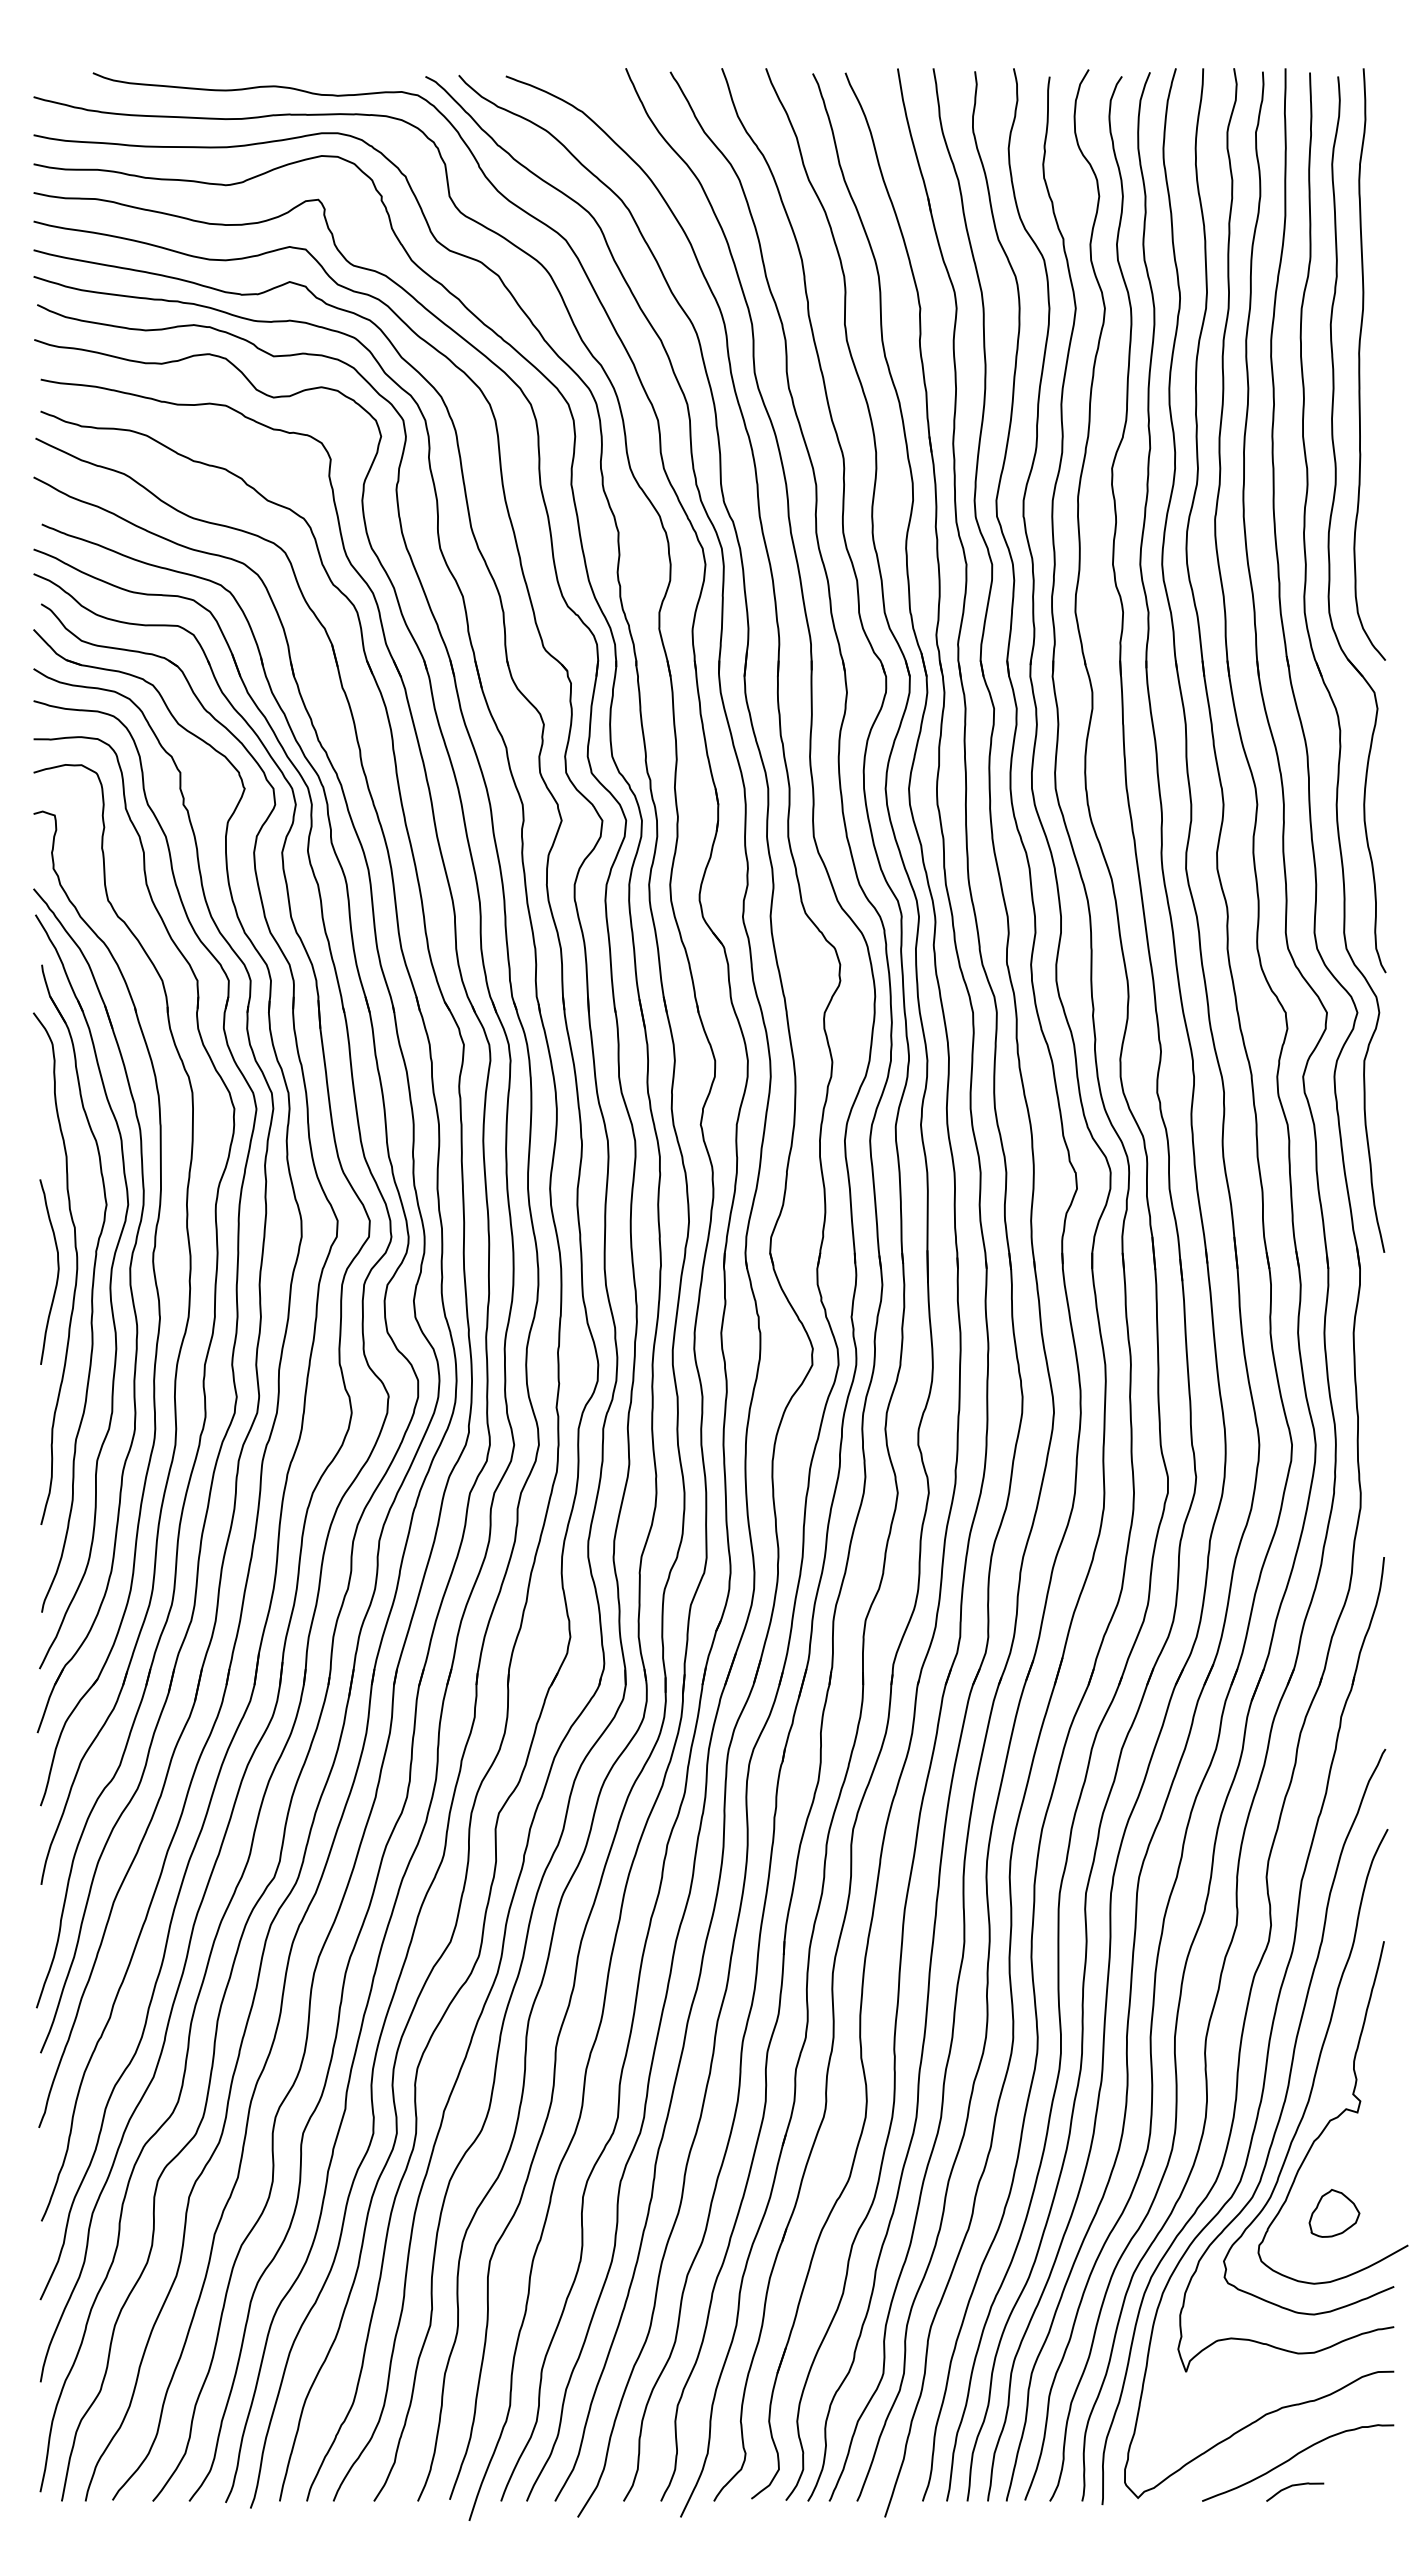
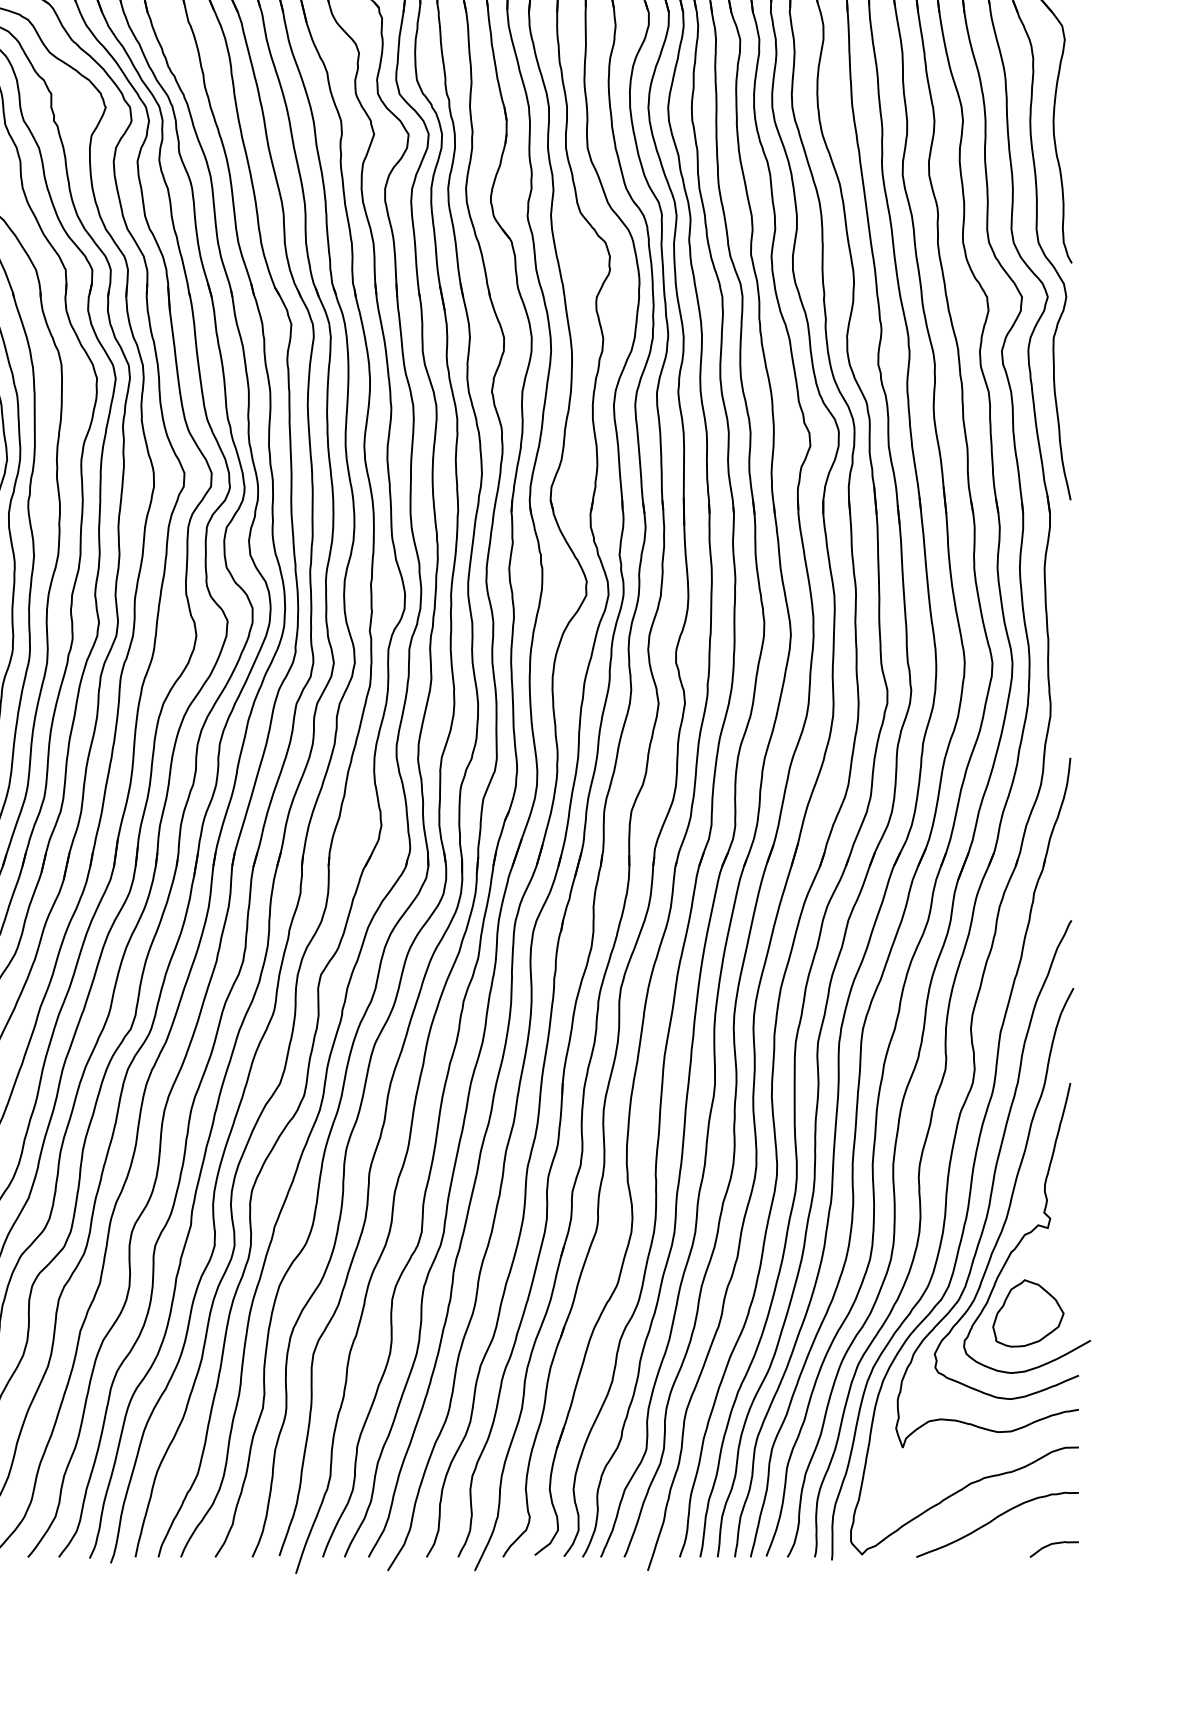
part: (1334, 2213) -> (1028, 1313), size x1.67
curve: (1294, 2486) -> (1053, 1544), moved

